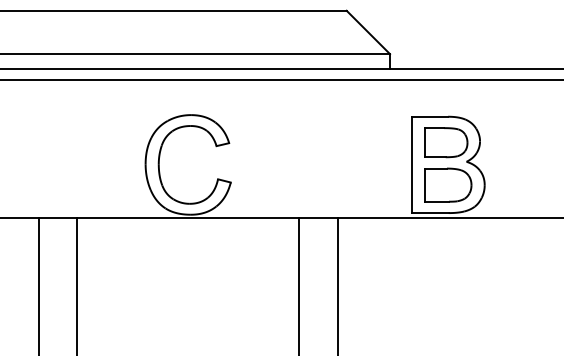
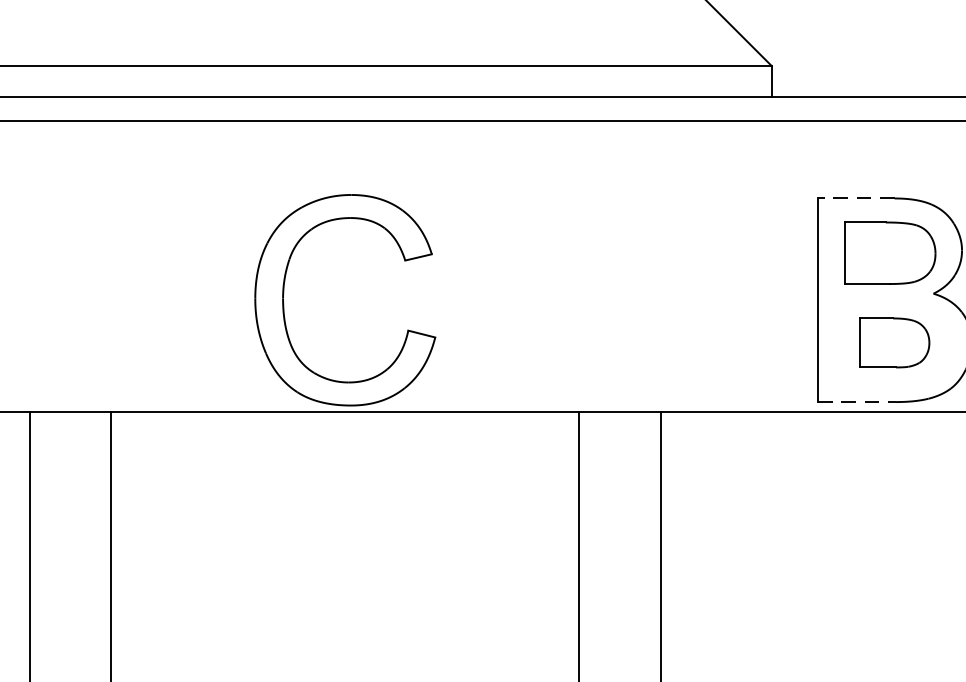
line: (429, 116) -> (855, 197), solid -> dashed
part: (448, 184) -> (895, 341), size x0.7
line: (430, 213) -> (857, 402), solid -> dashed

